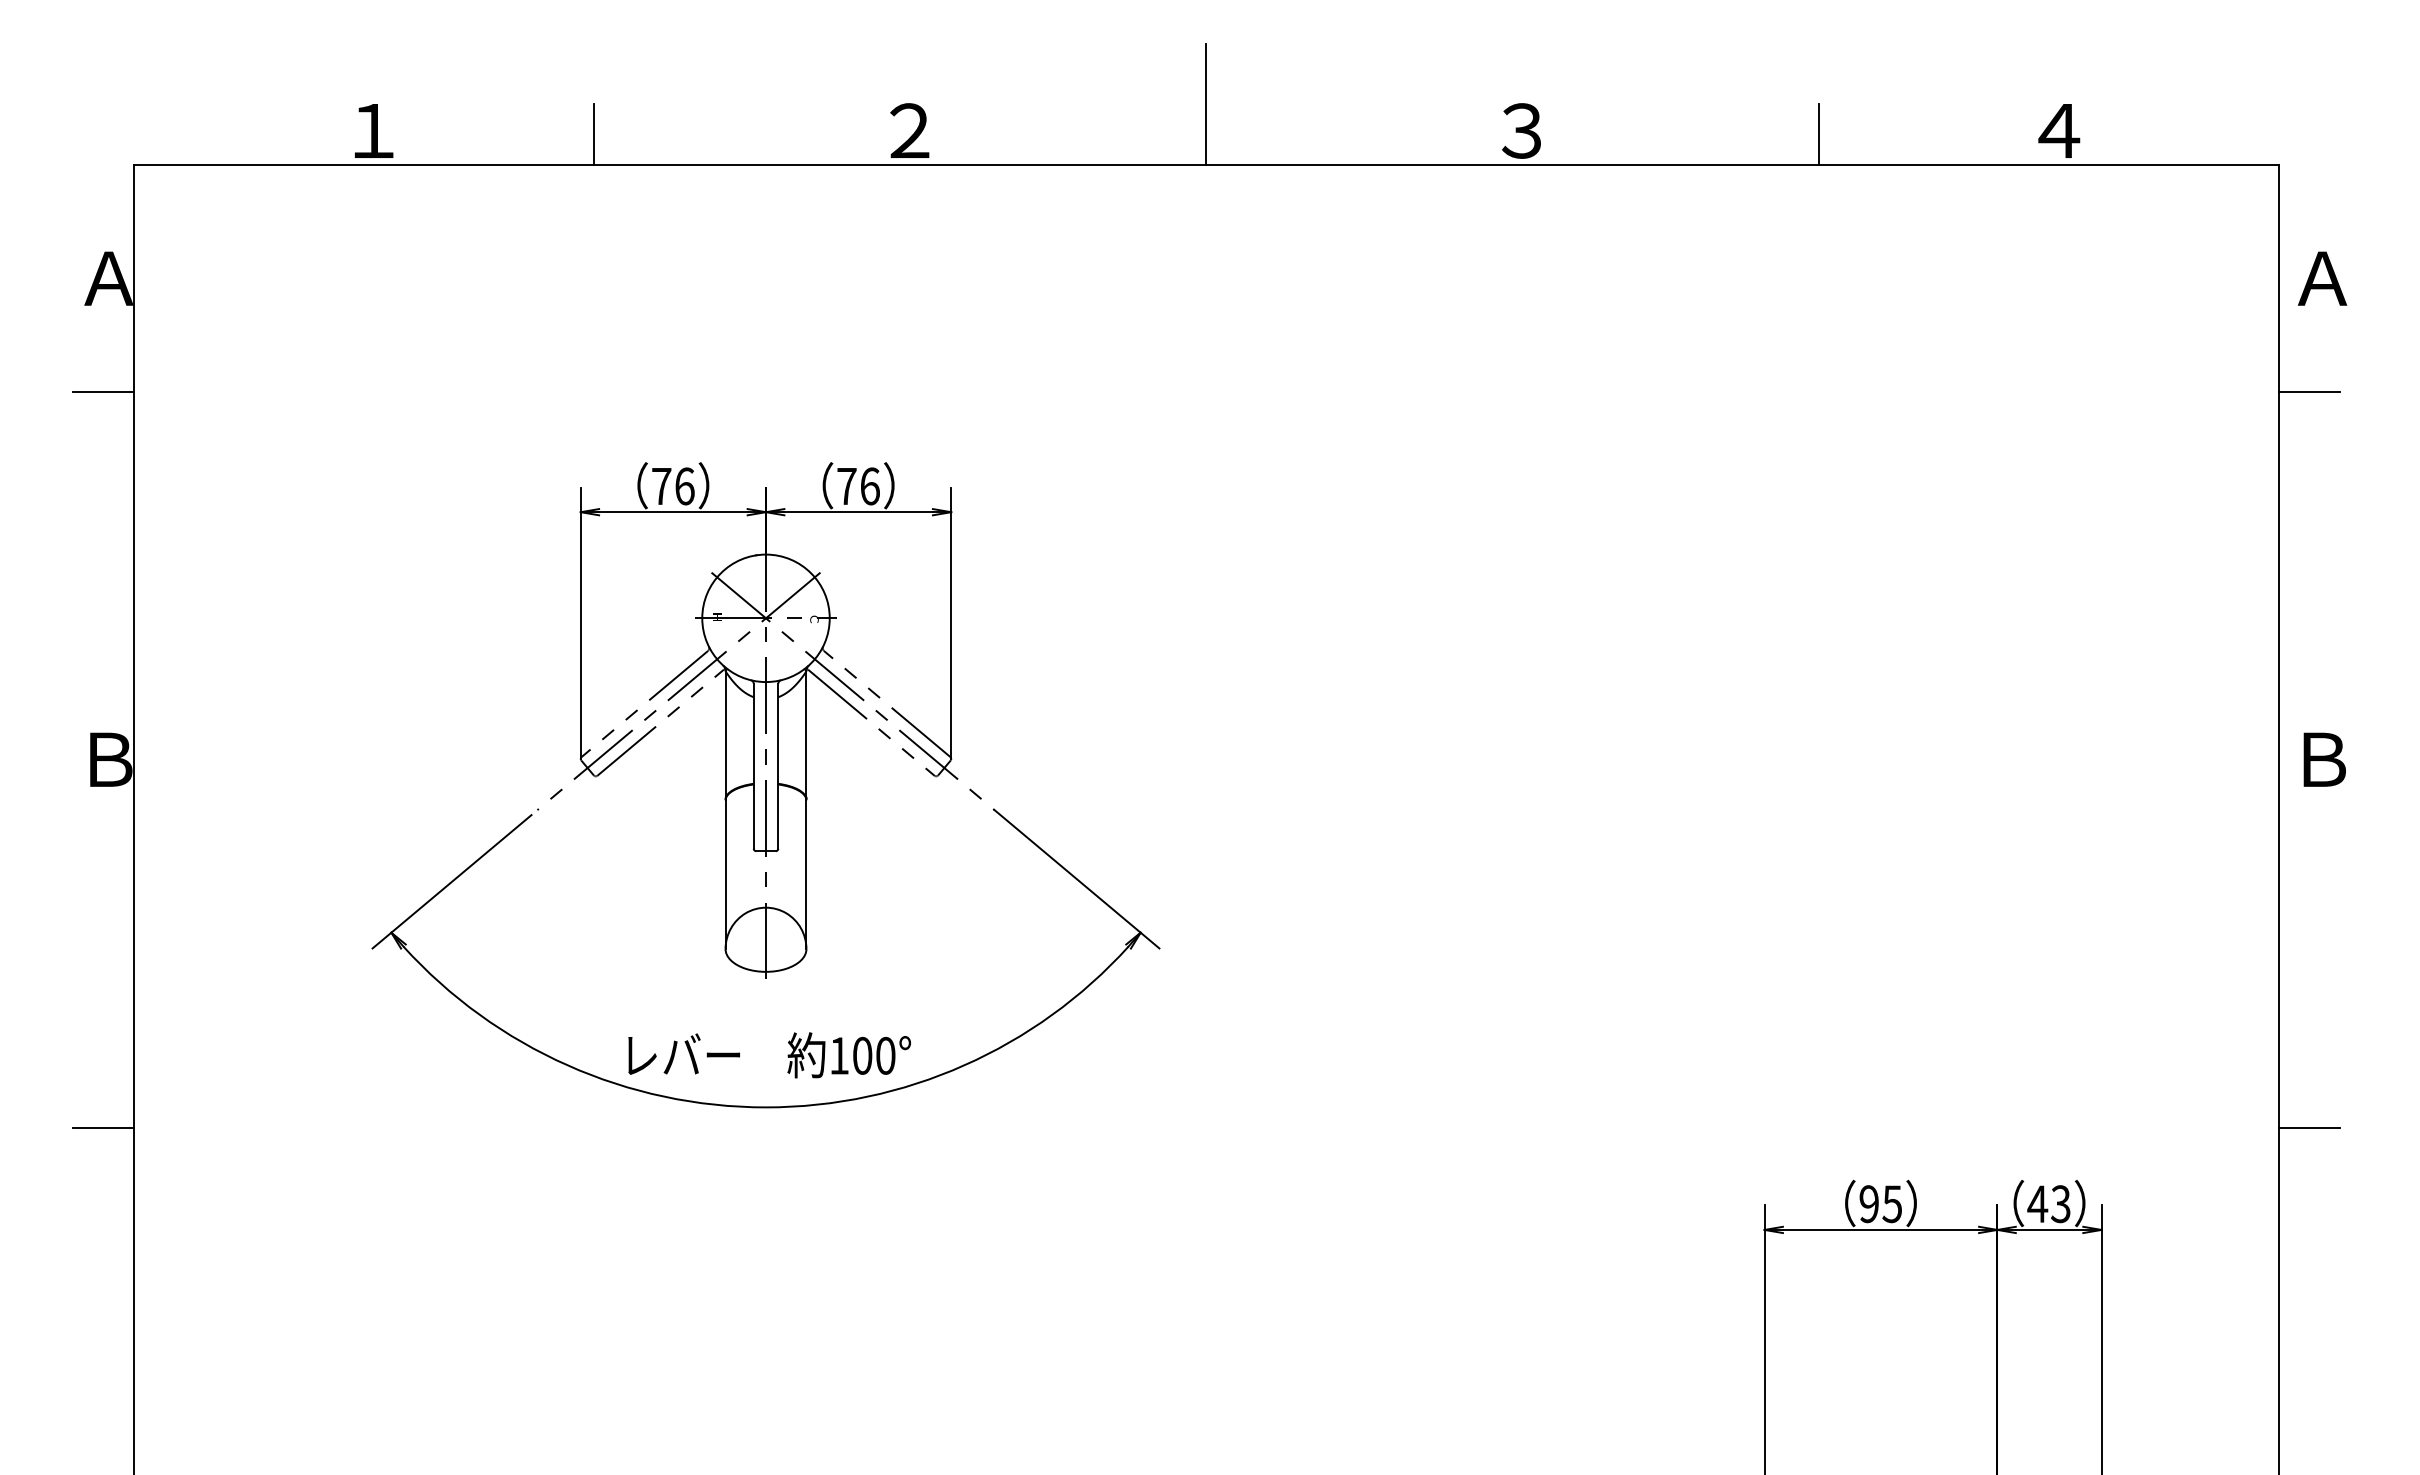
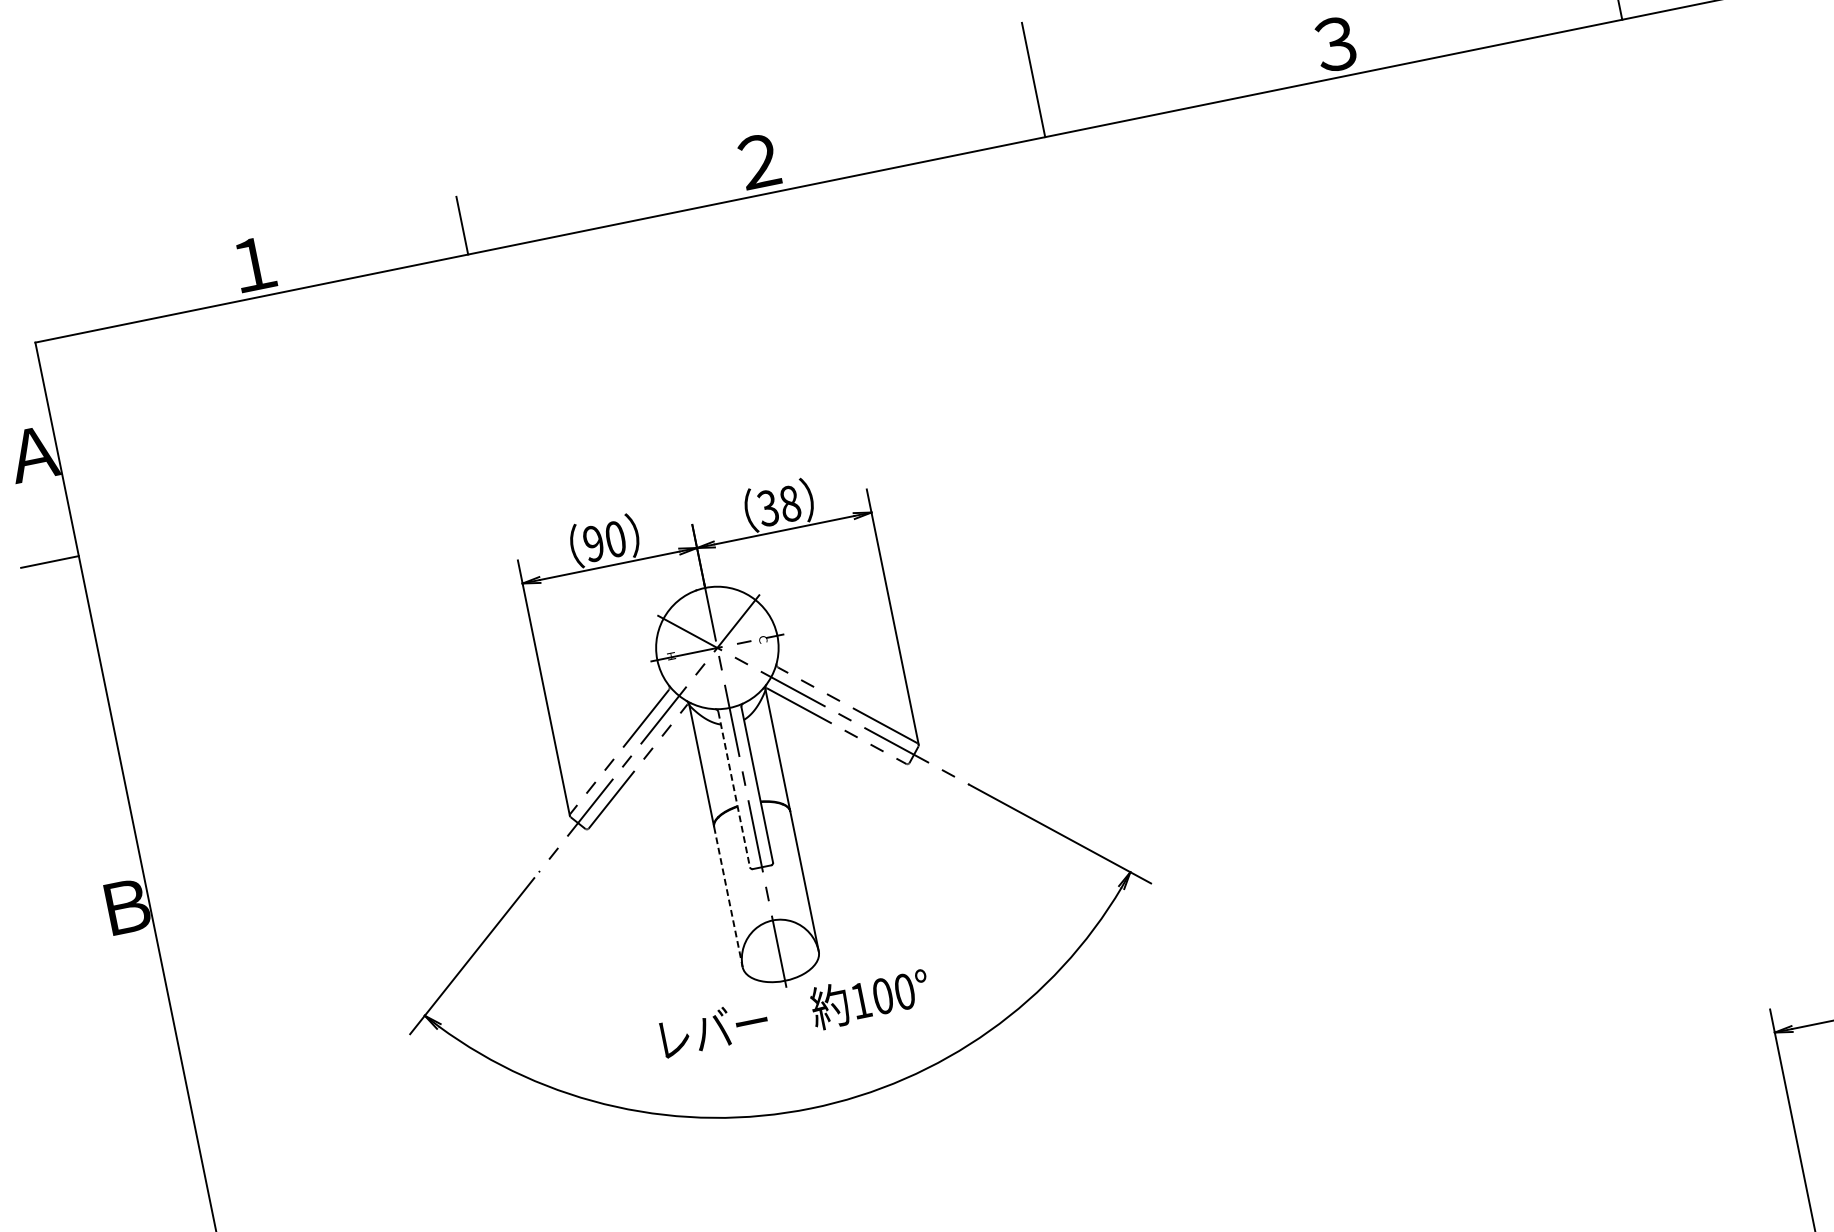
text: (673, 486) -> (605, 541), 76 -> 90
text: (857, 486) -> (778, 506), 76 -> 38
line: (753, 766) -> (733, 789), solid -> dashed
line: (725, 875) -> (728, 897), solid -> dashed
text: (769, 1055) -> (795, 1013), moved

